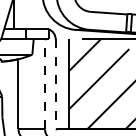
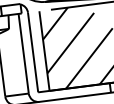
line: (45, 83) -> (23, 52), dashed -> solid
line: (55, 84) -> (32, 52), dashed -> solid

